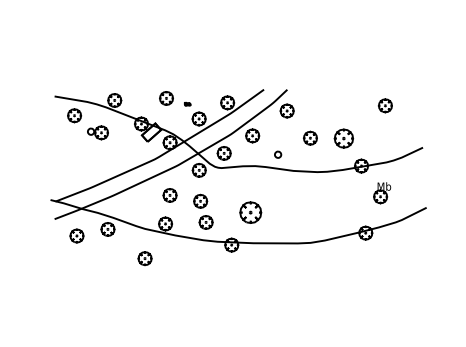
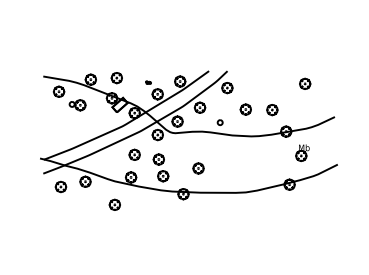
part: (166, 98) -> (116, 78), moved
part: (344, 139) -> (272, 110), size x0.71
part: (250, 212) -> (198, 168), size x0.62

